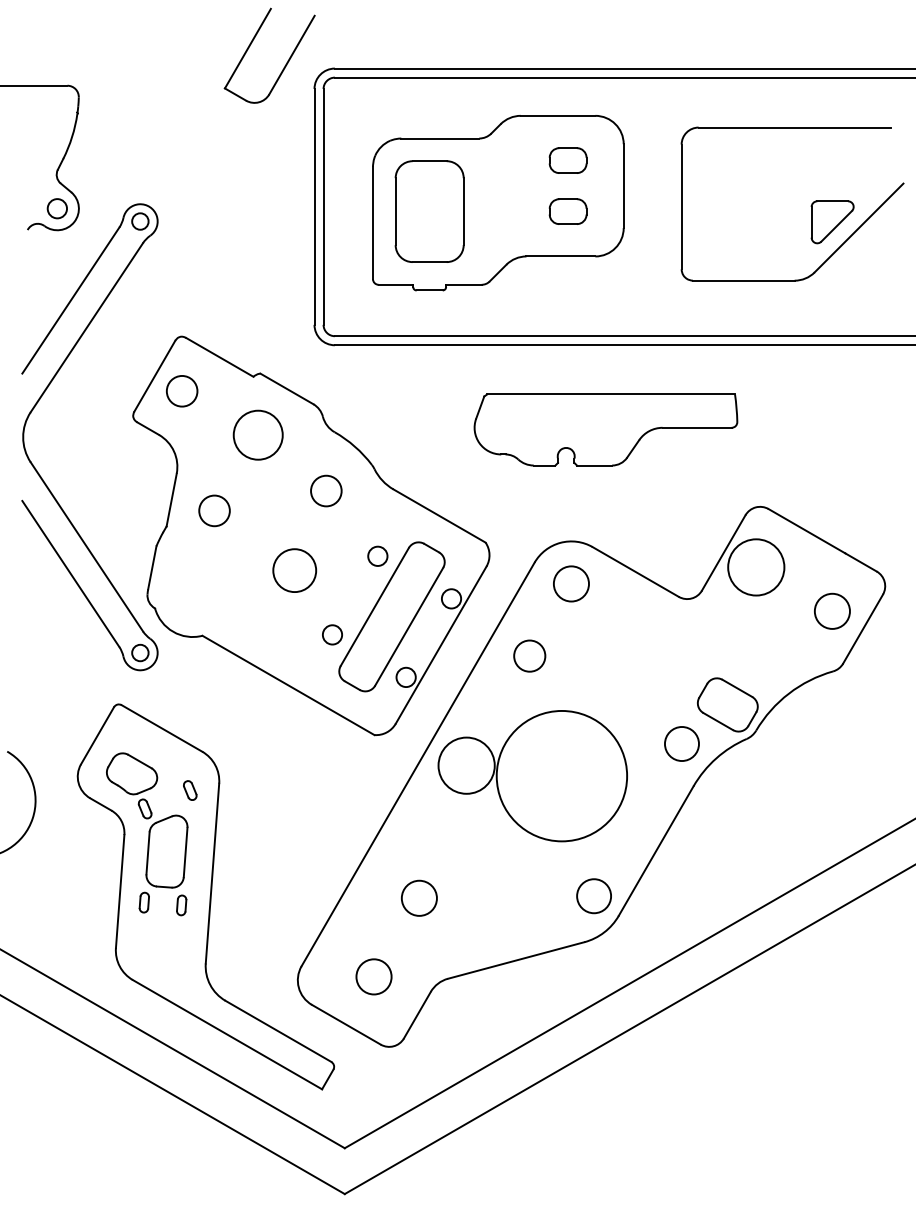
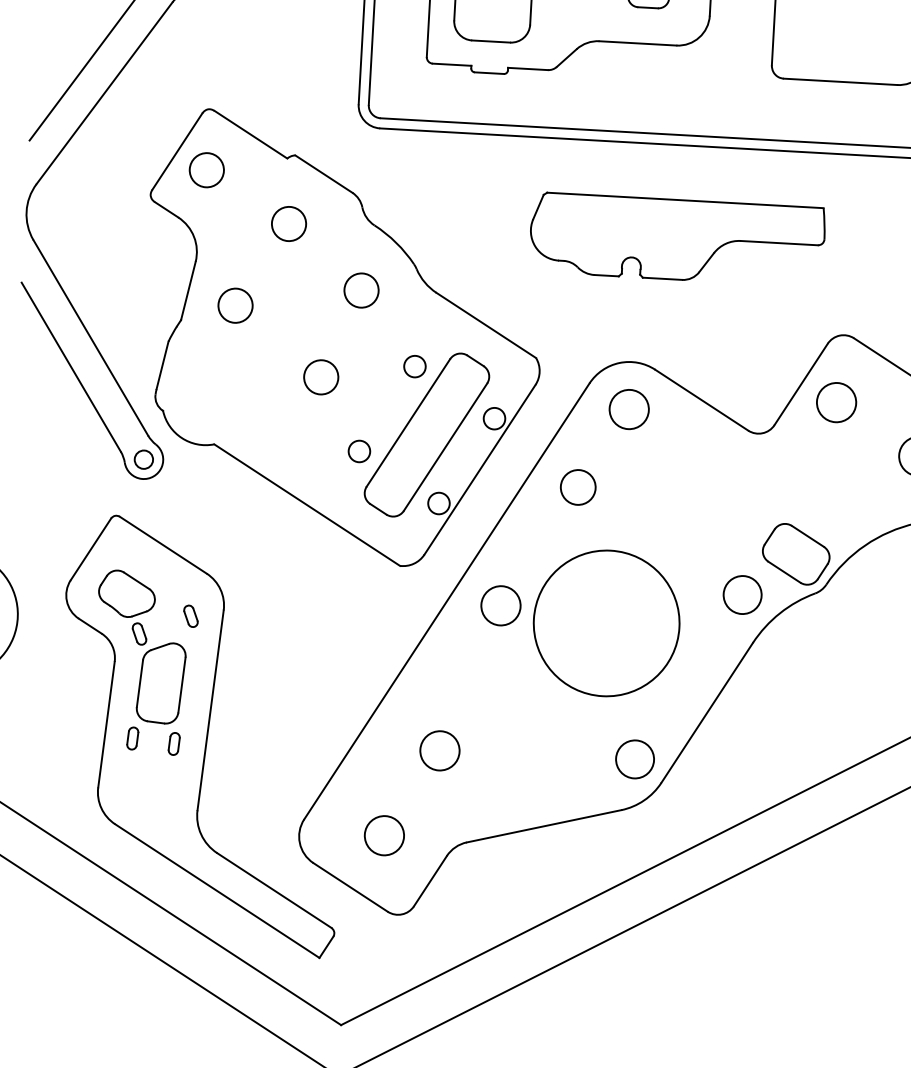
circle: (257, 434) -> (288, 223), size x0.62
circle: (755, 567) -> (835, 402), size x0.62
circle: (294, 570) -> (321, 377), size x0.71
circle: (466, 765) -> (500, 605), size x0.62

